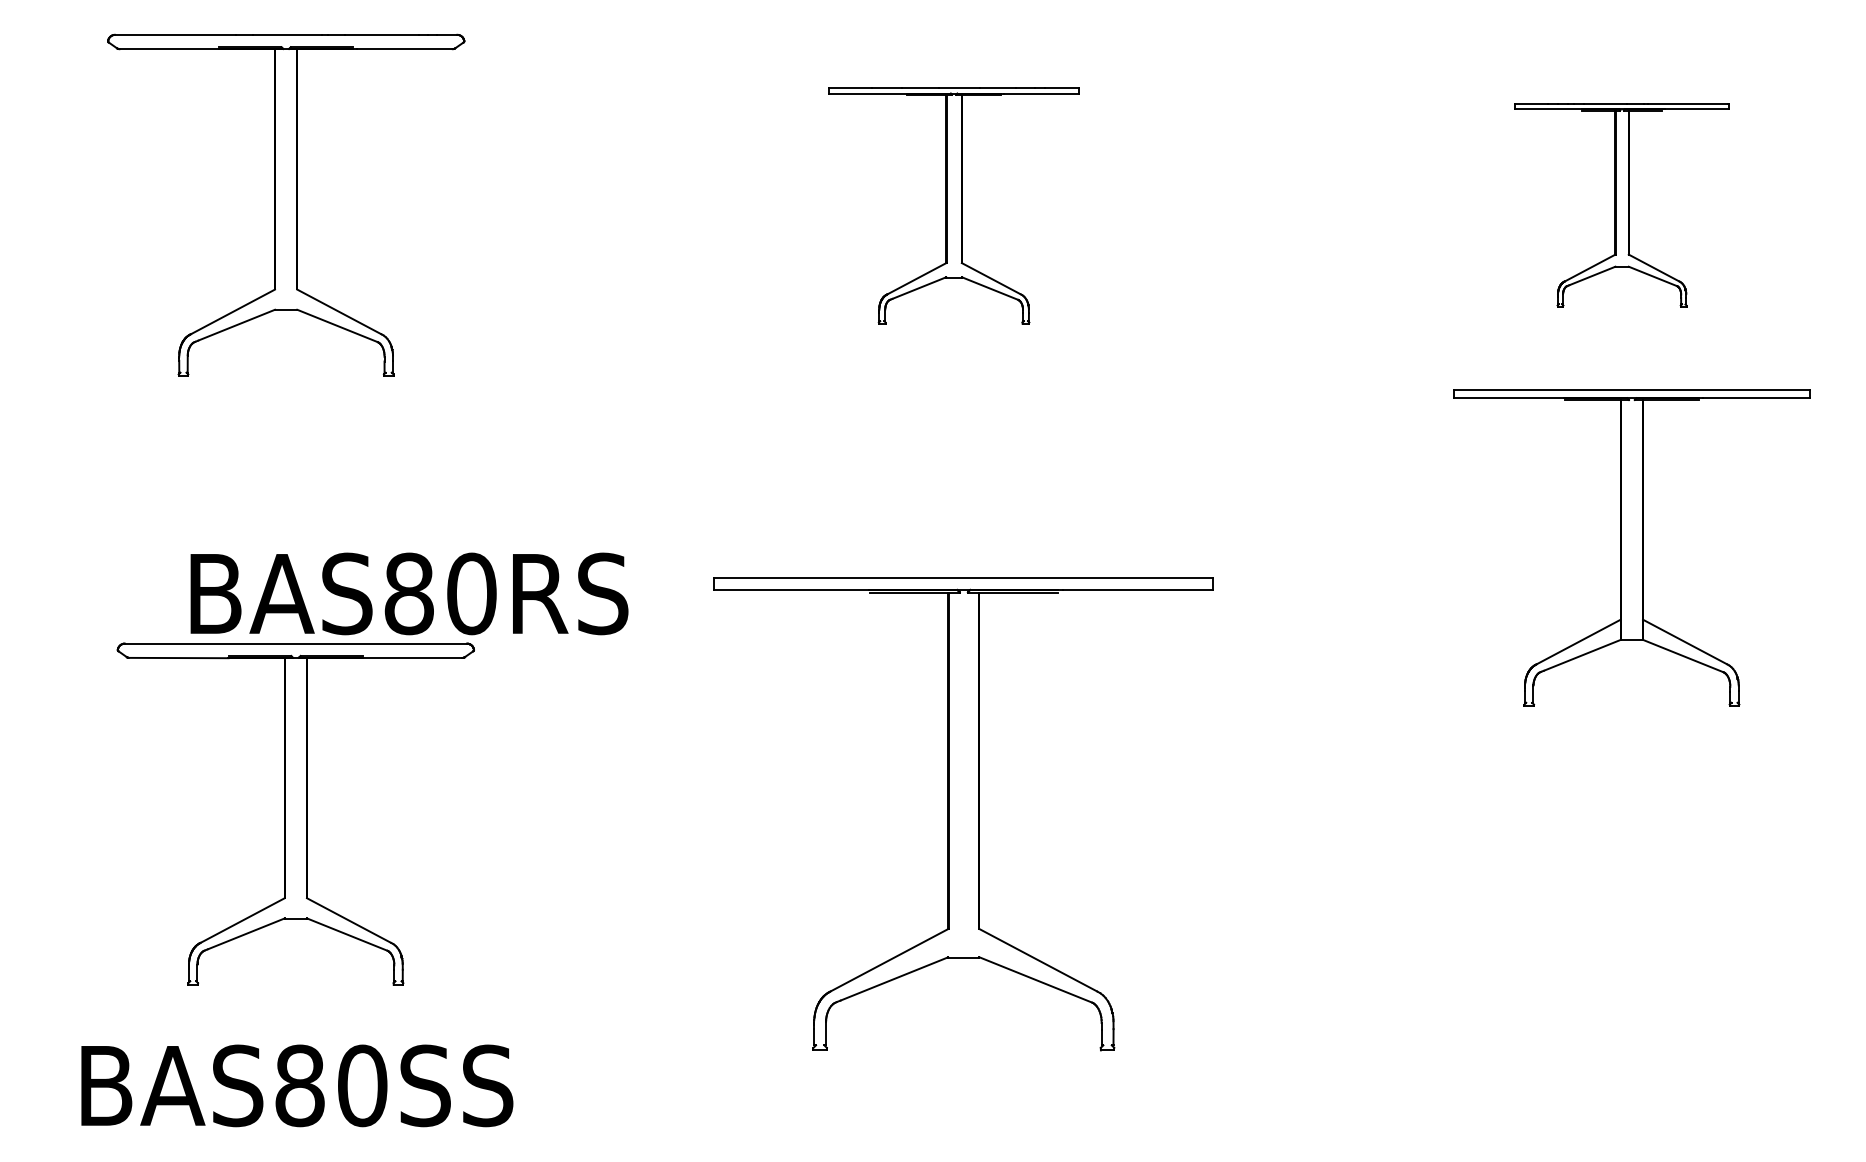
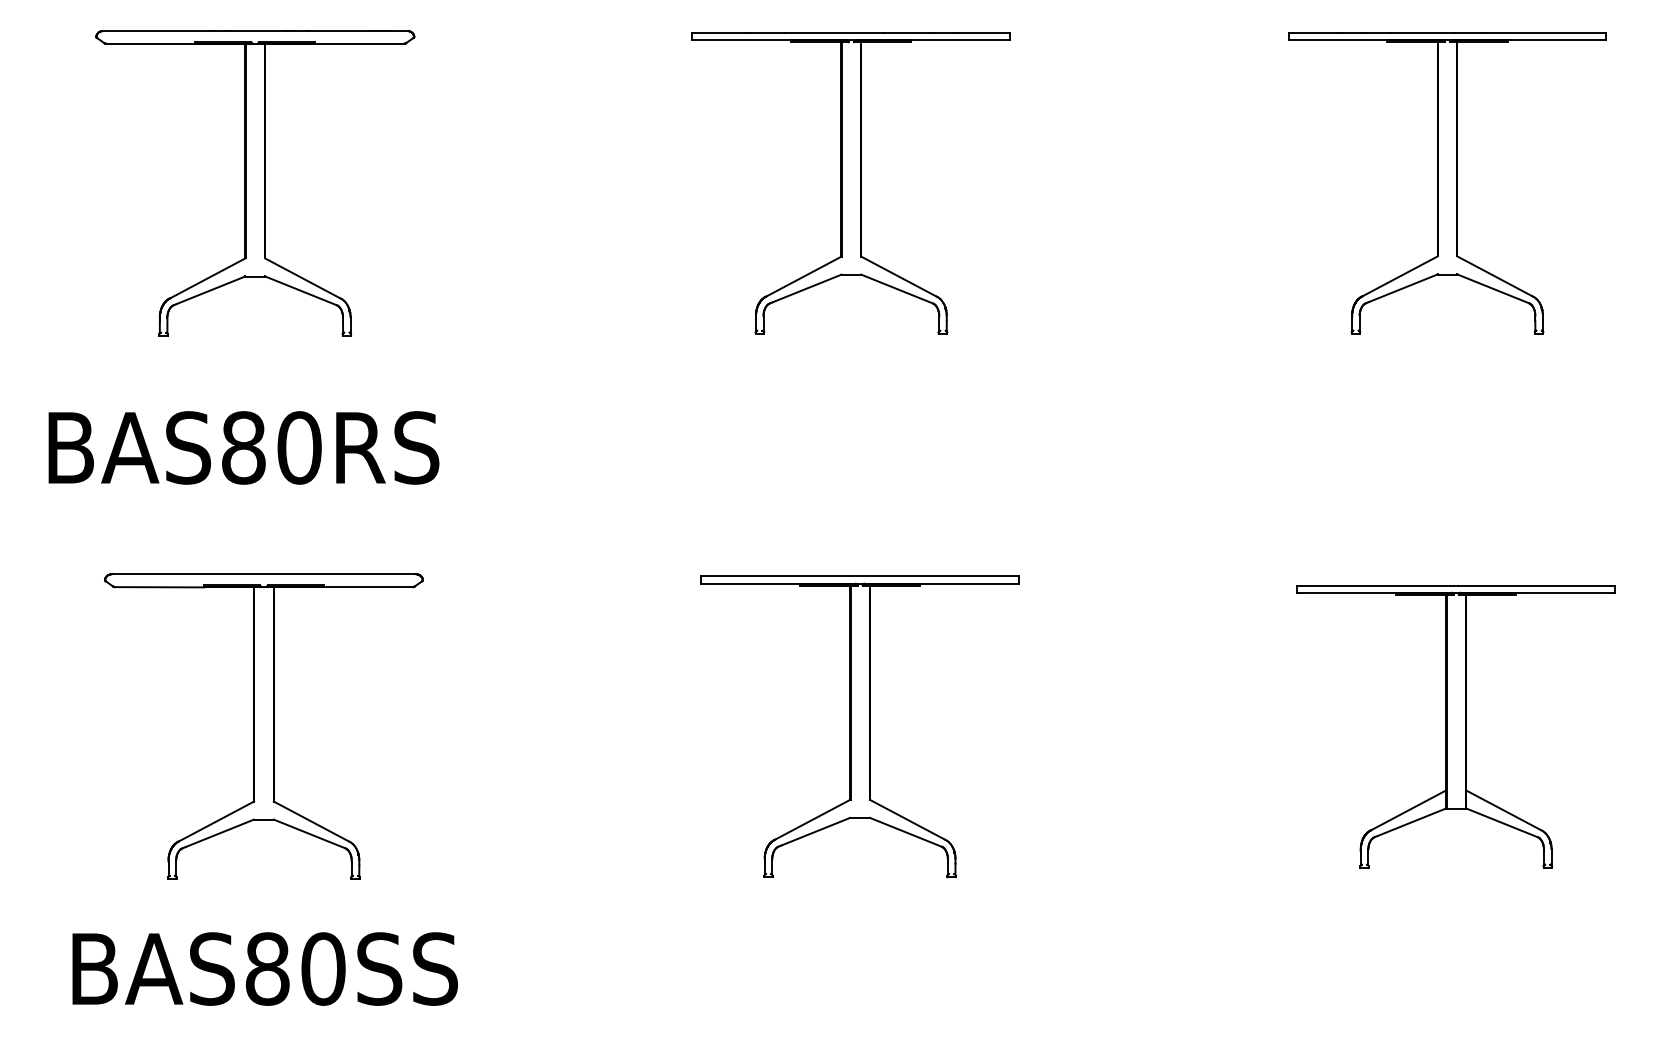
part: (953, 205) -> (850, 183), size x1.43
part: (1621, 205) -> (1446, 183), size x1.67
part: (1631, 547) -> (1455, 725), moved
text: (409, 593) -> (243, 447), moved
part: (963, 814) -> (859, 726), size x0.71

